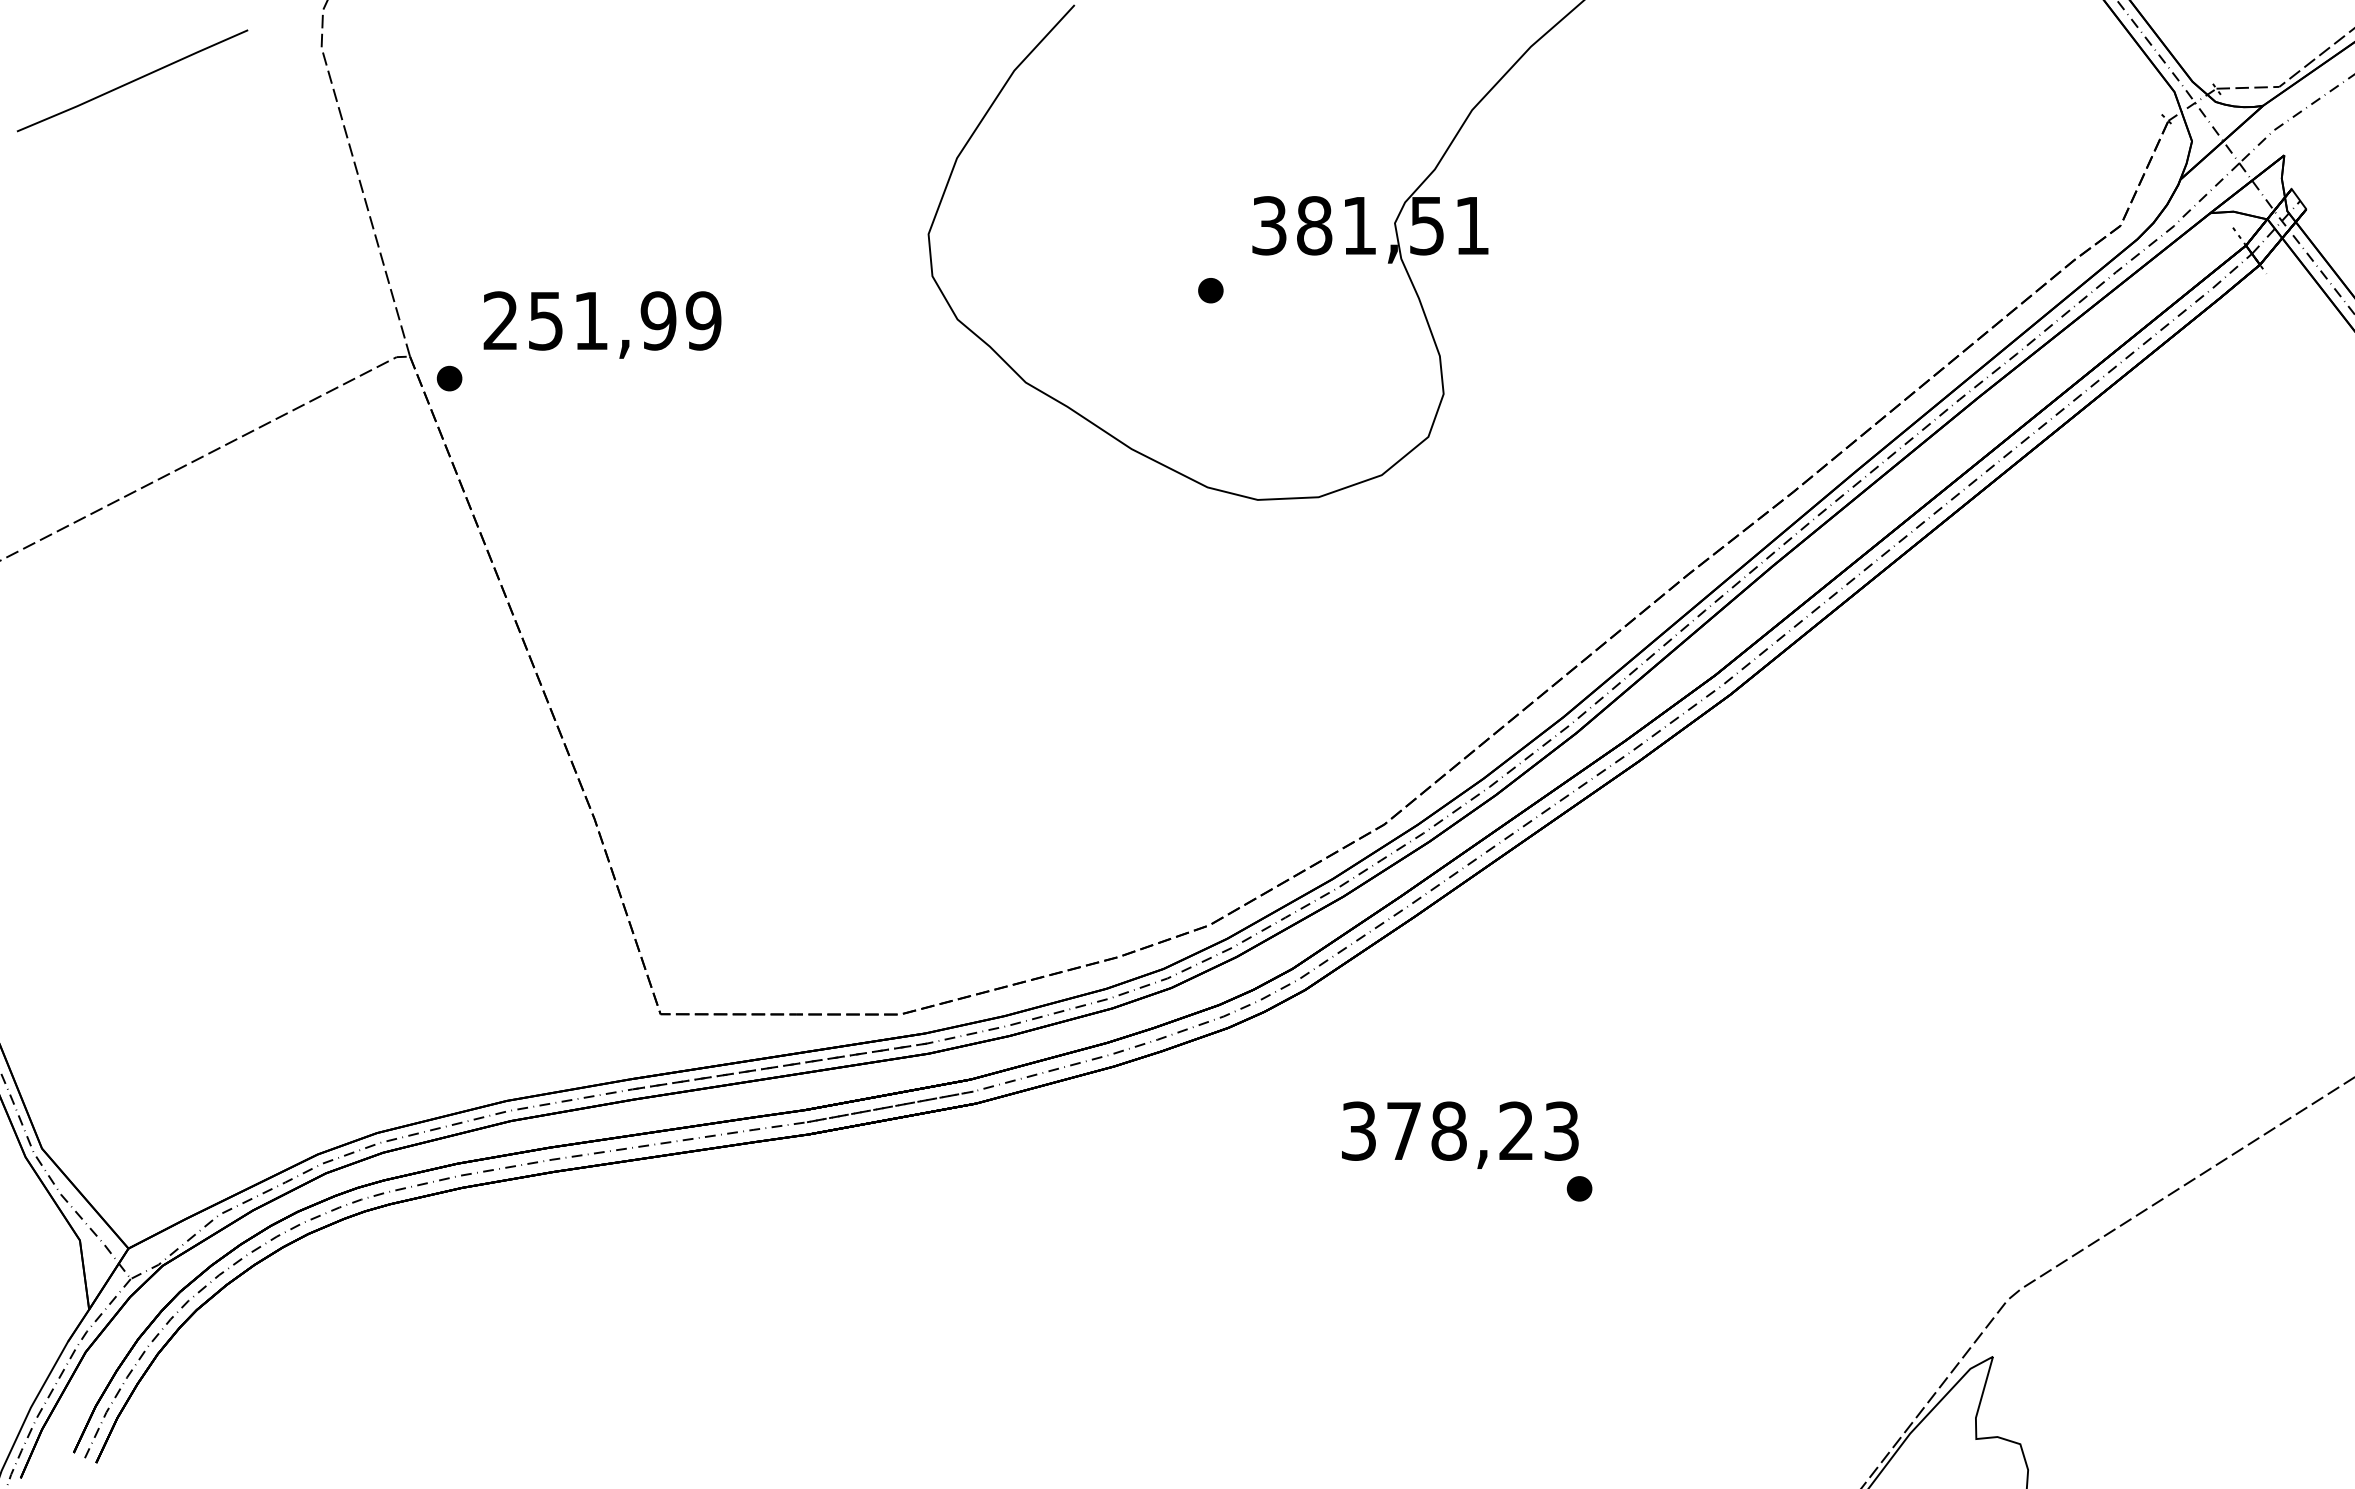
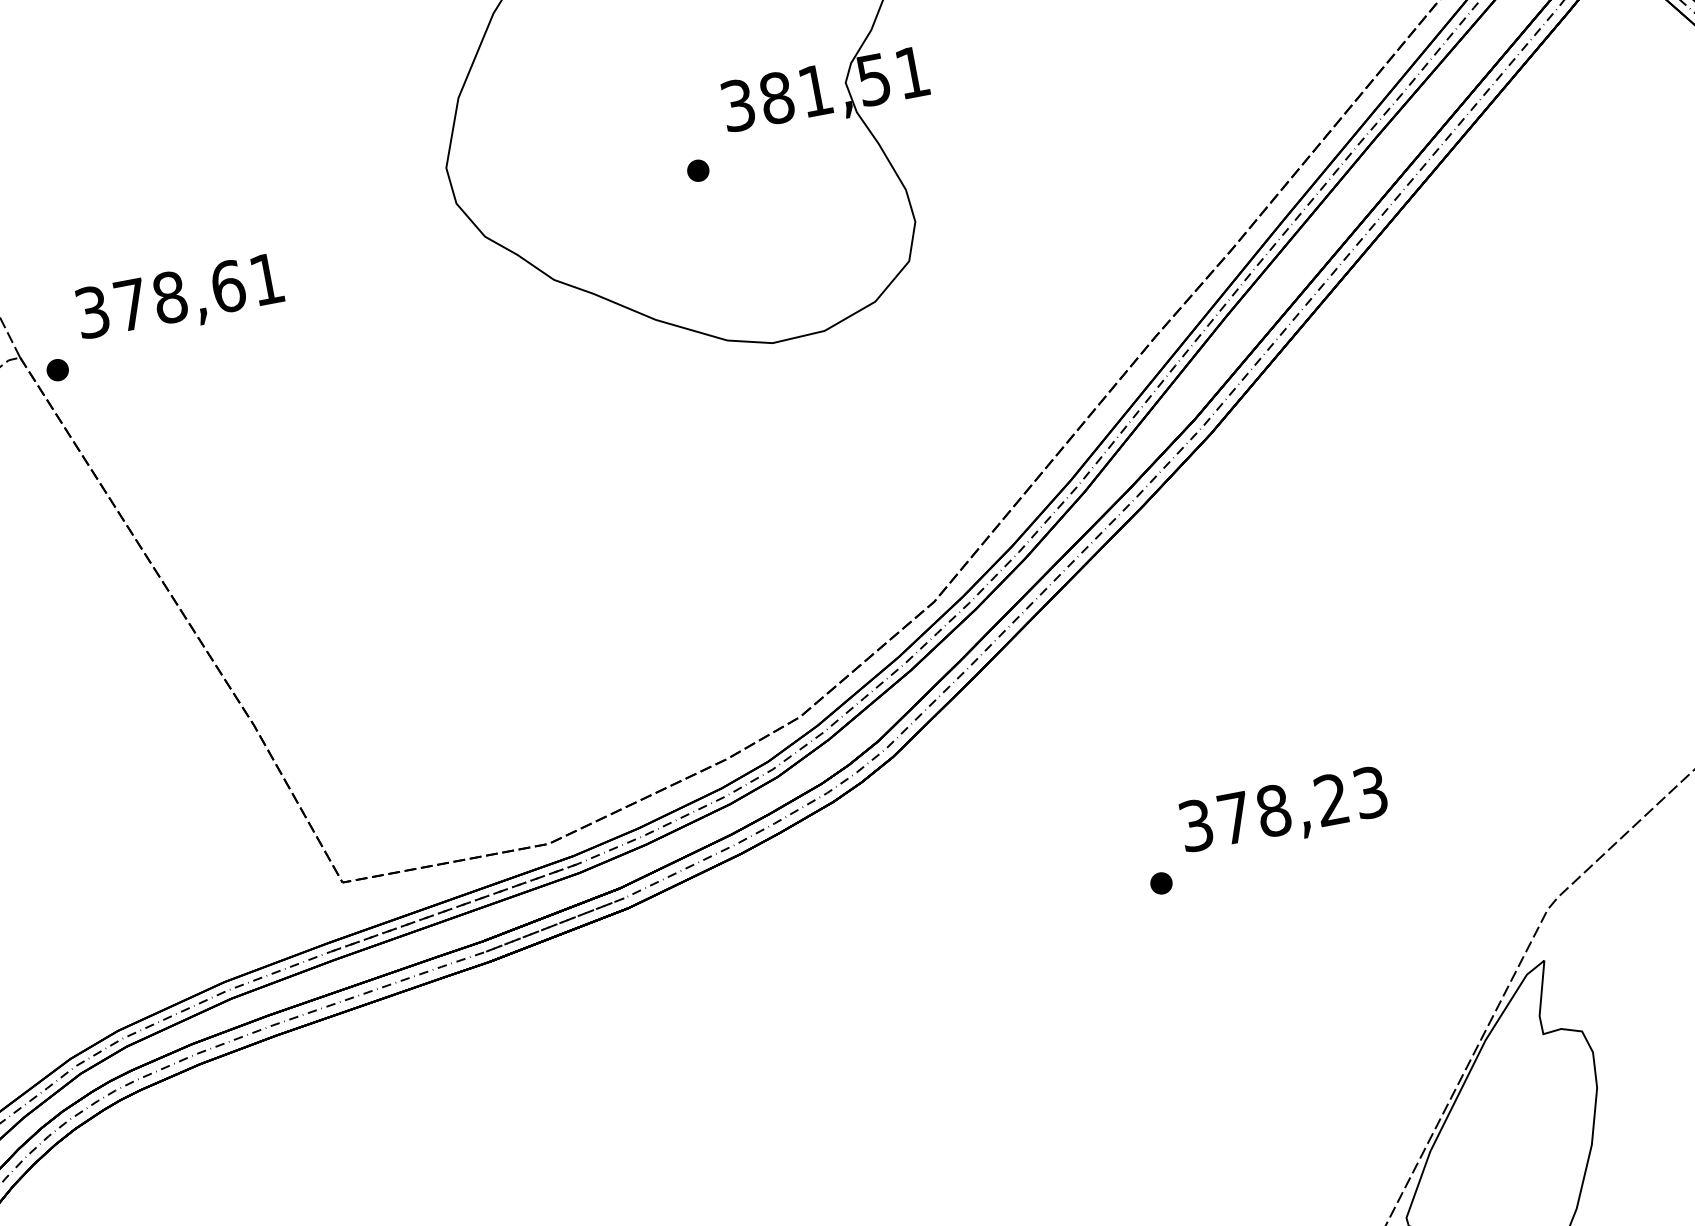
text: (602, 320) -> (179, 295), 251,99 -> 378,61
text: (1460, 1134) -> (1284, 811), moved

